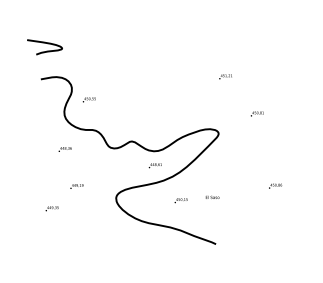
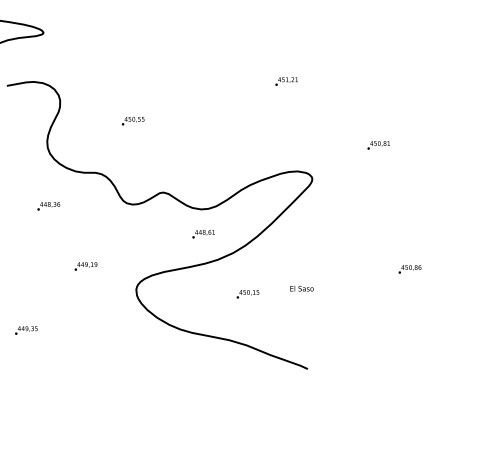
text: (225, 76) -> (286, 80), moved
text: (88, 99) -> (131, 120), moved
text: (76, 186) -> (85, 266), moved
text: (51, 208) -> (25, 330), moved

